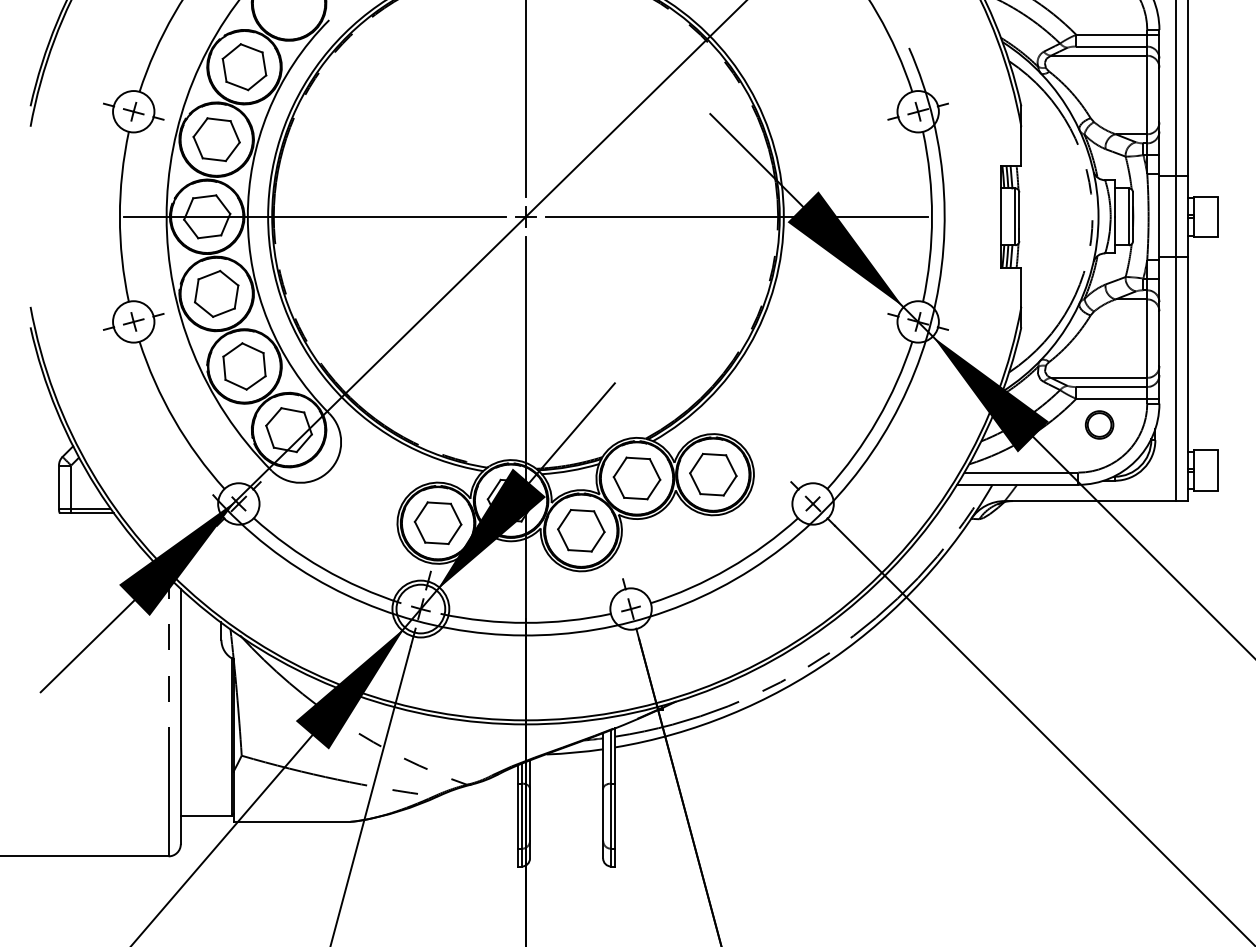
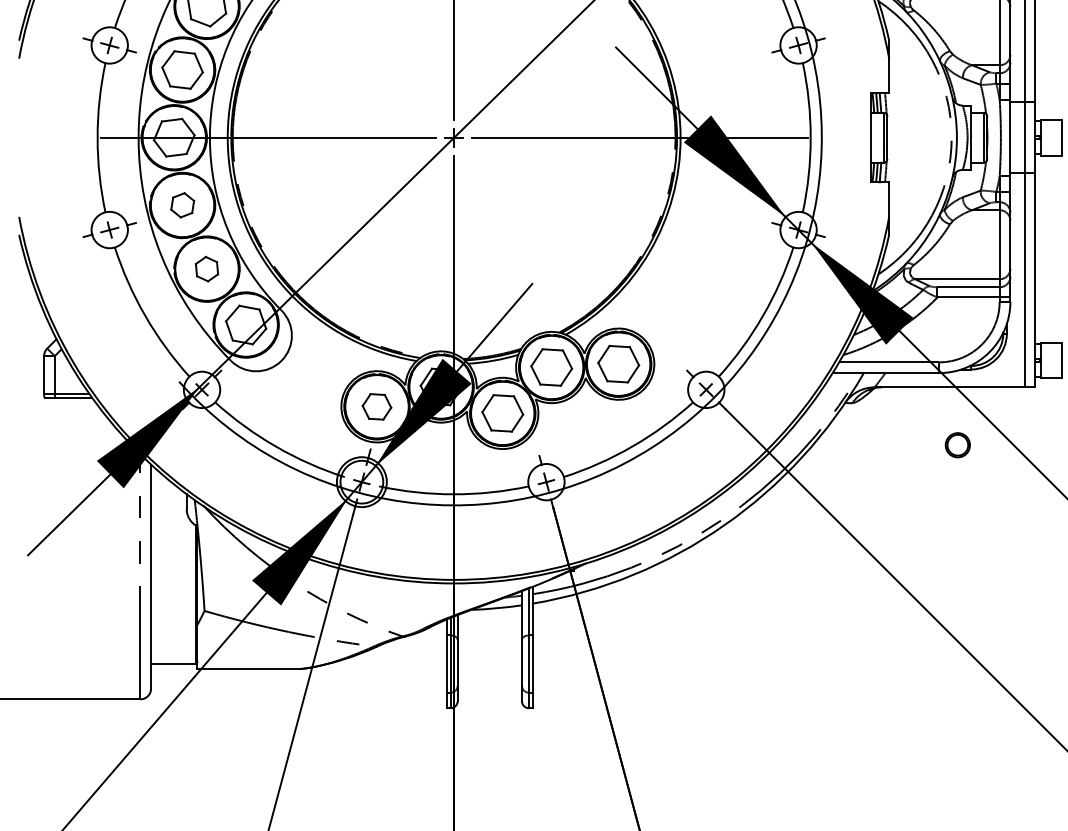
part: (216, 293) -> (182, 205), size x0.6
part: (244, 366) -> (207, 269), size x0.6
part: (1099, 424) -> (957, 444), moved
part: (437, 523) -> (376, 407), size x0.7

